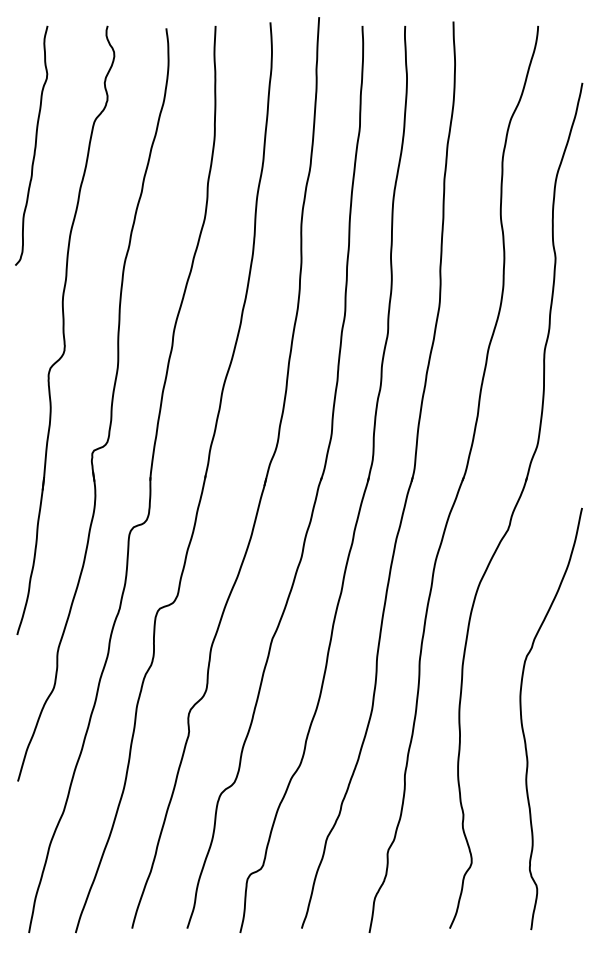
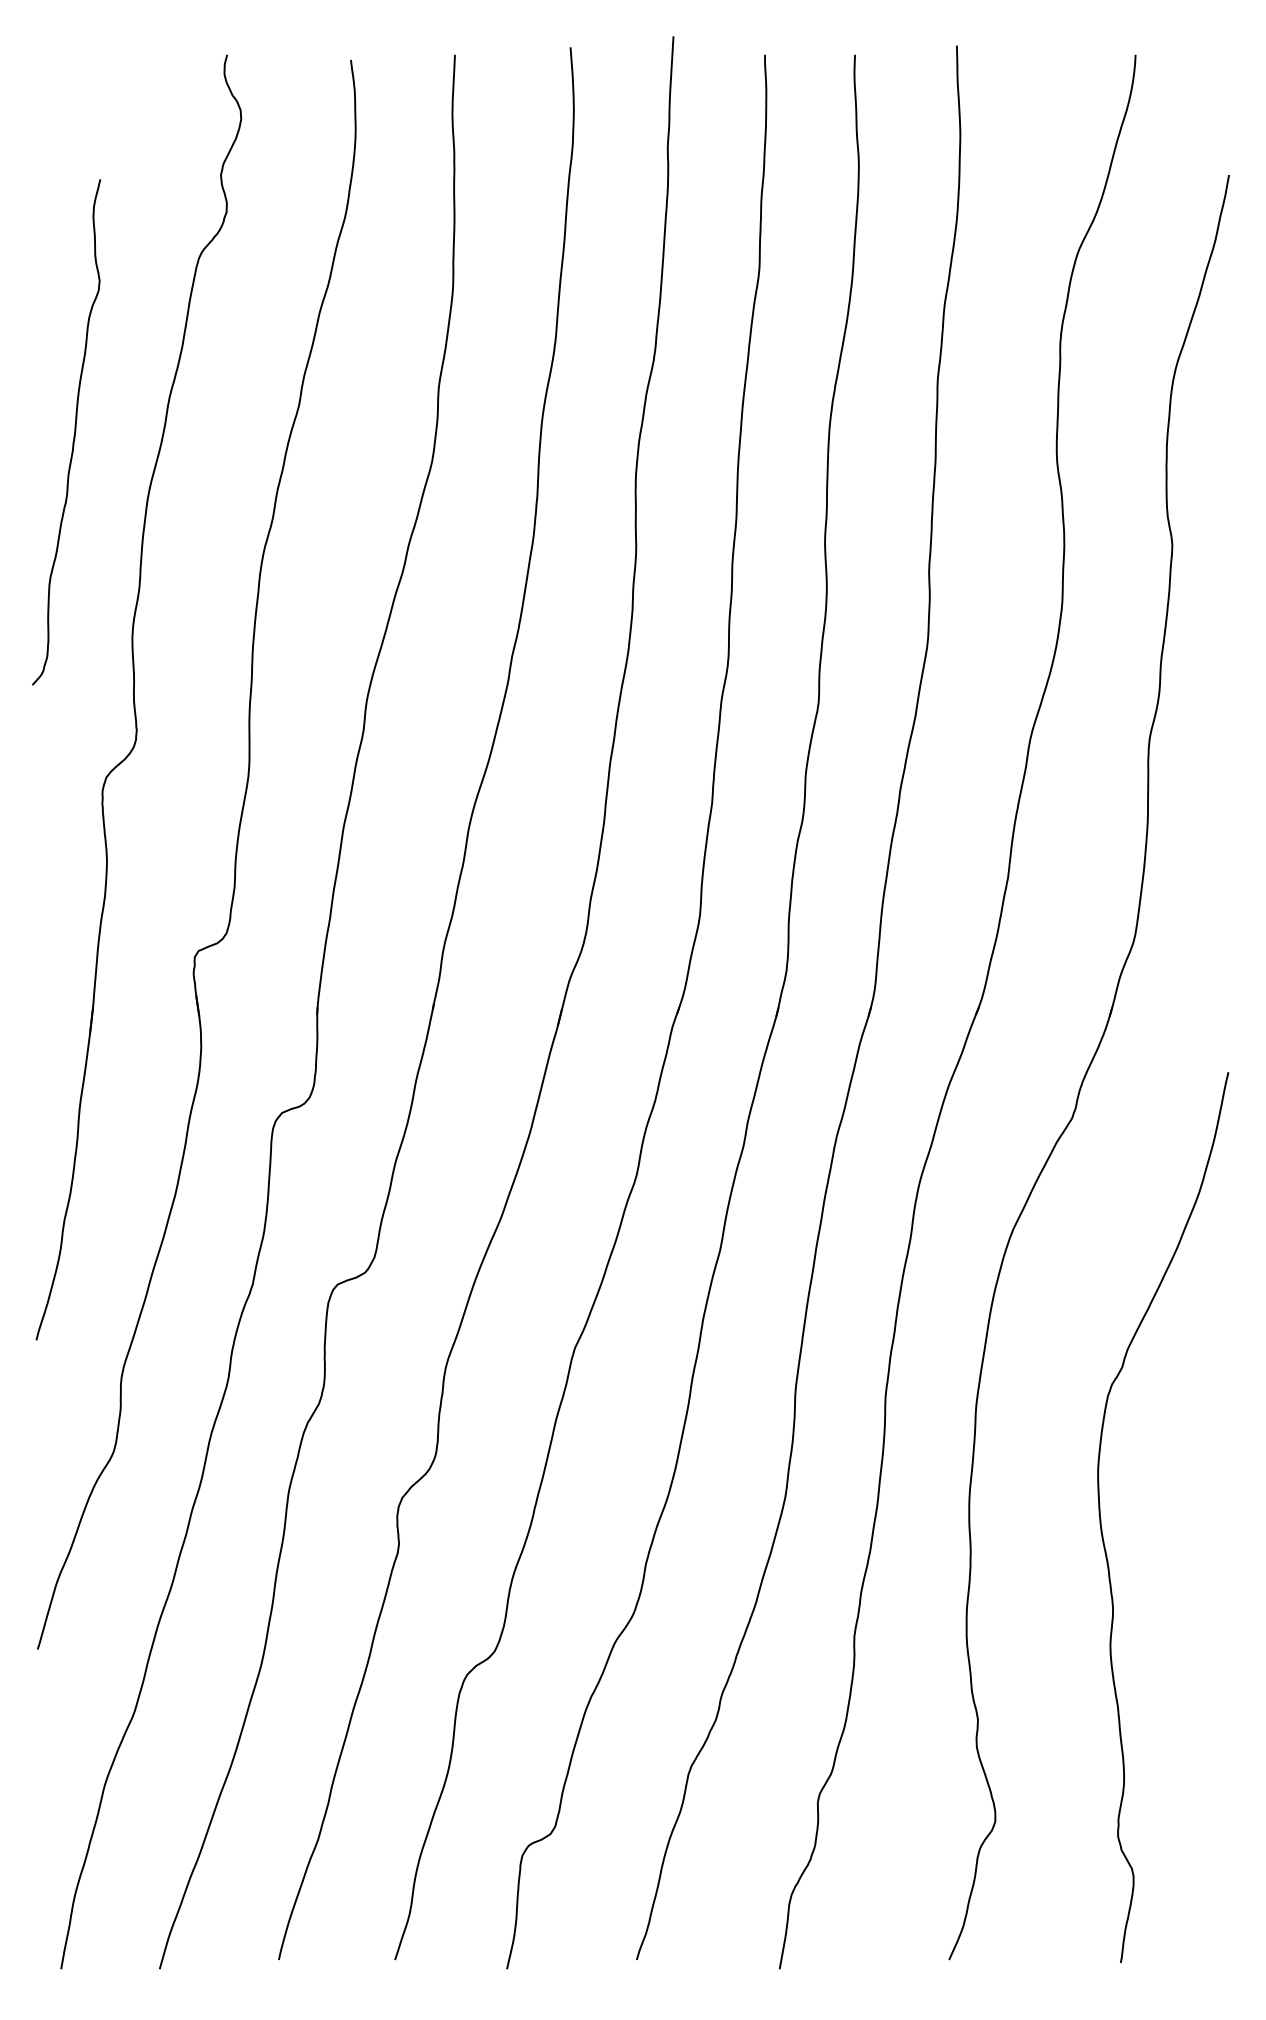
curve: (34, 145) -> (72, 431), moved

